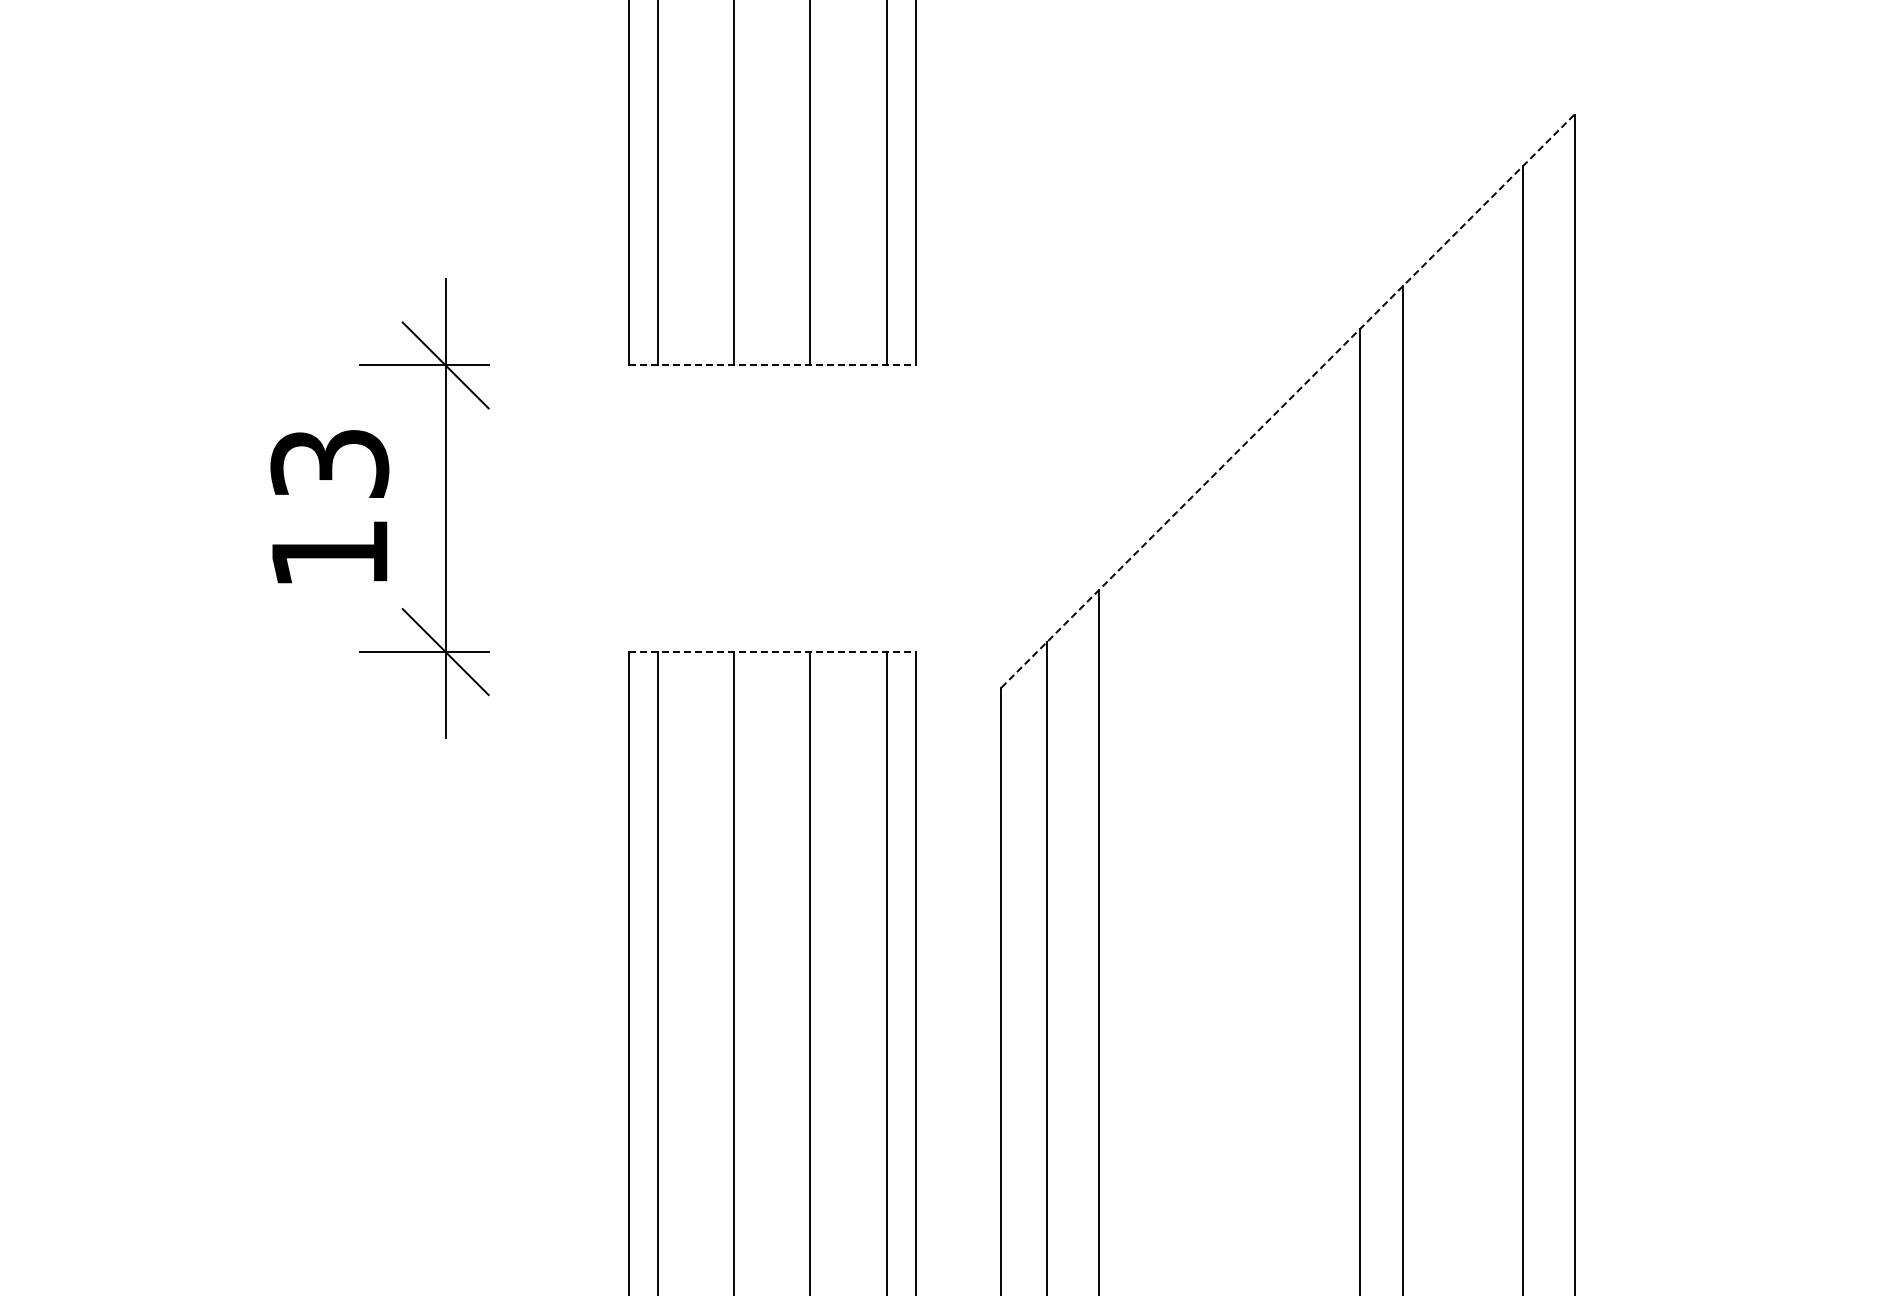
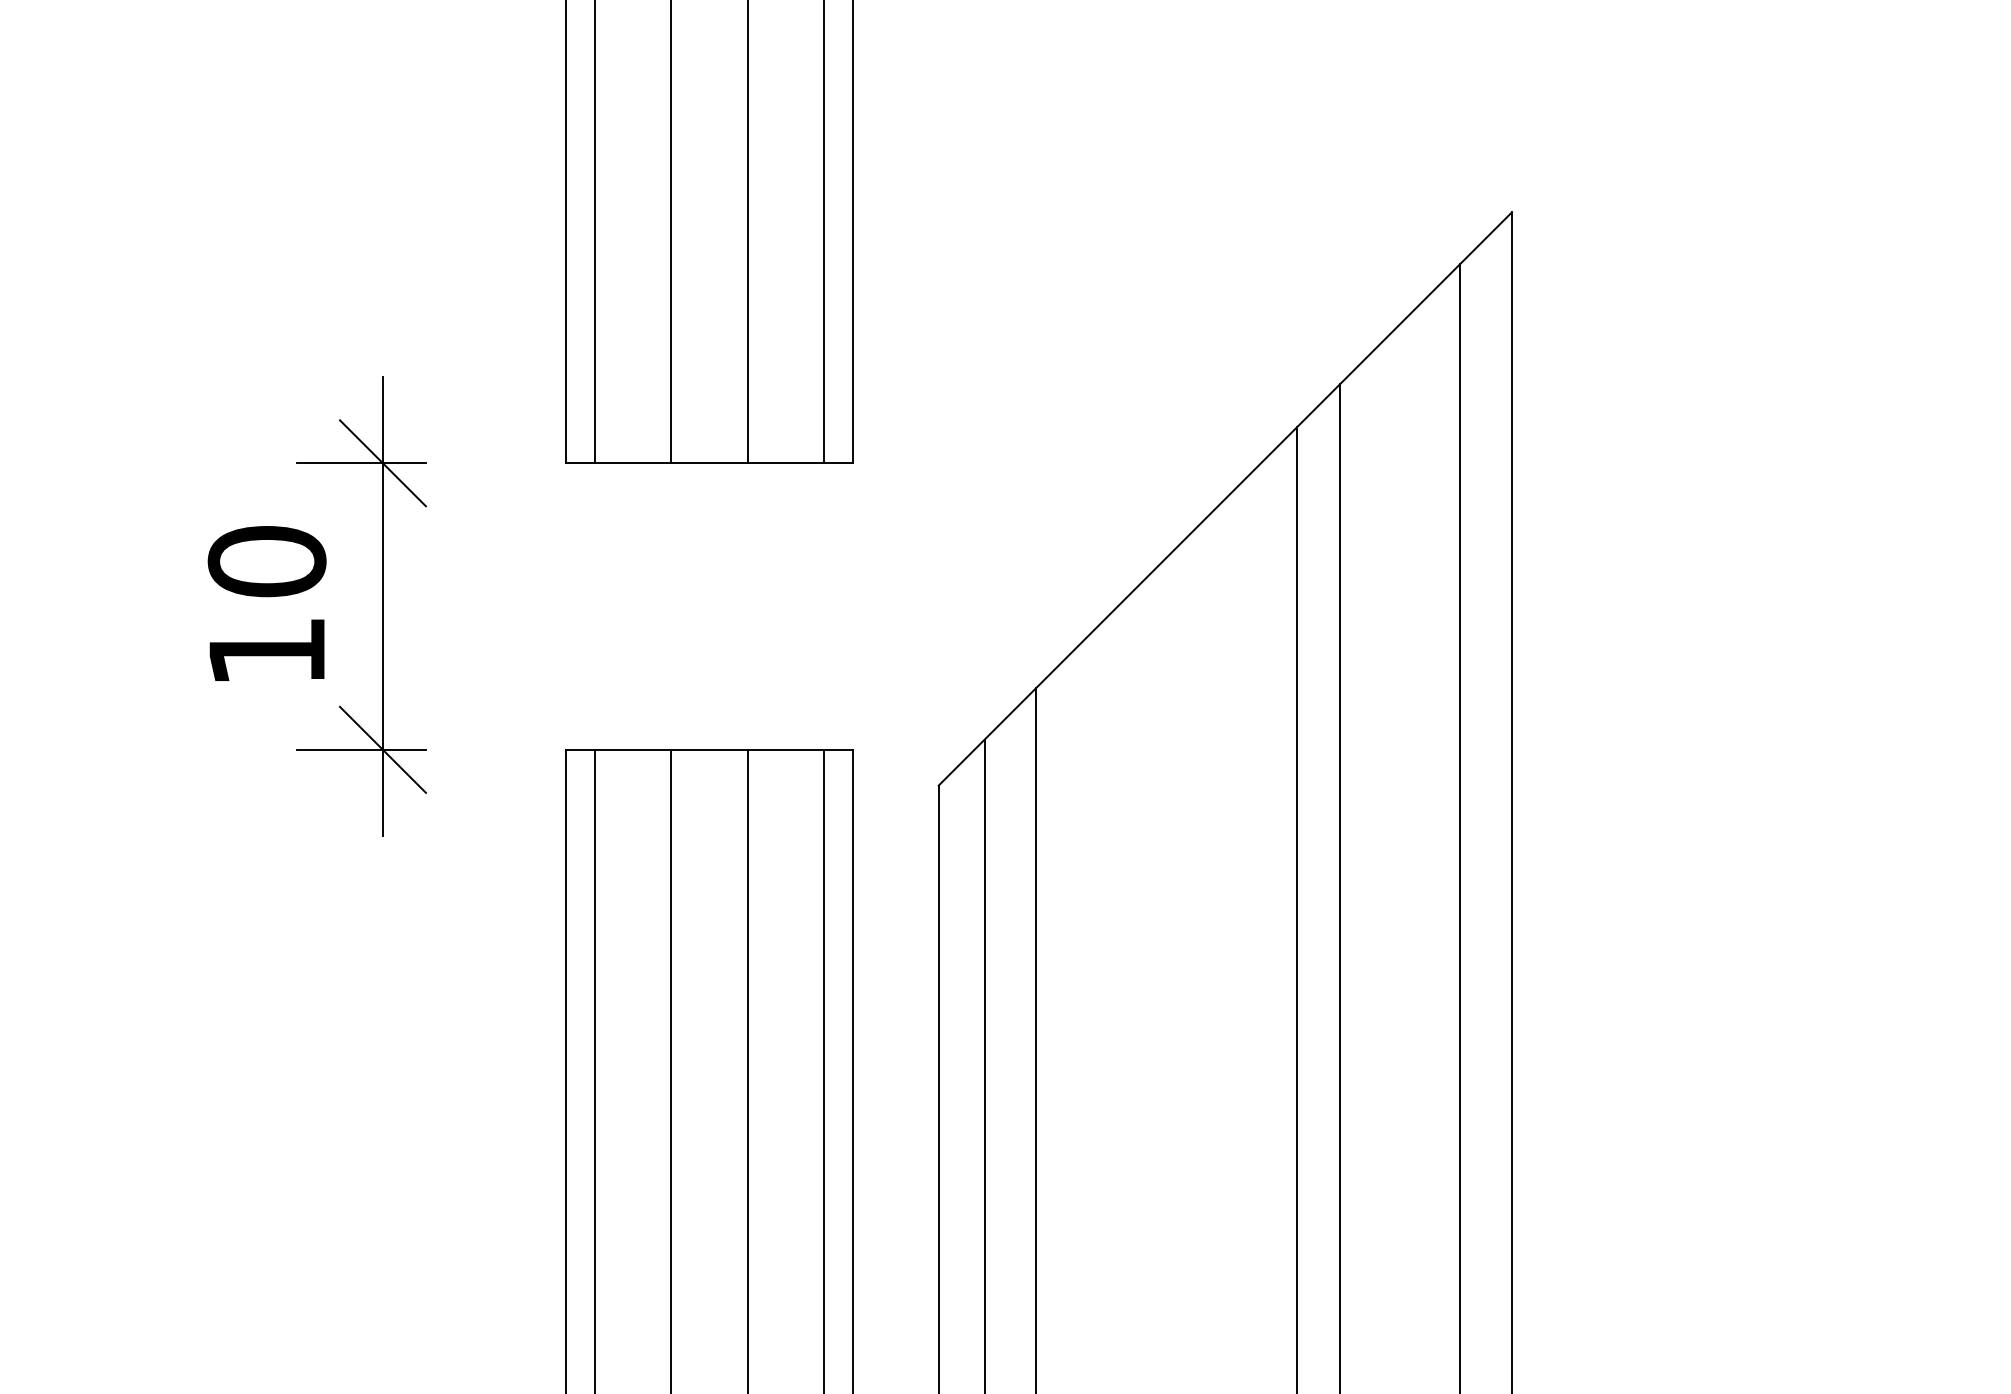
line: (773, 365) -> (710, 463), dashed -> solid
line: (1288, 400) -> (1225, 498), dashed -> solid
text: (329, 463) -> (266, 561), 13 -> 10
line: (773, 651) -> (710, 749), dashed -> solid

